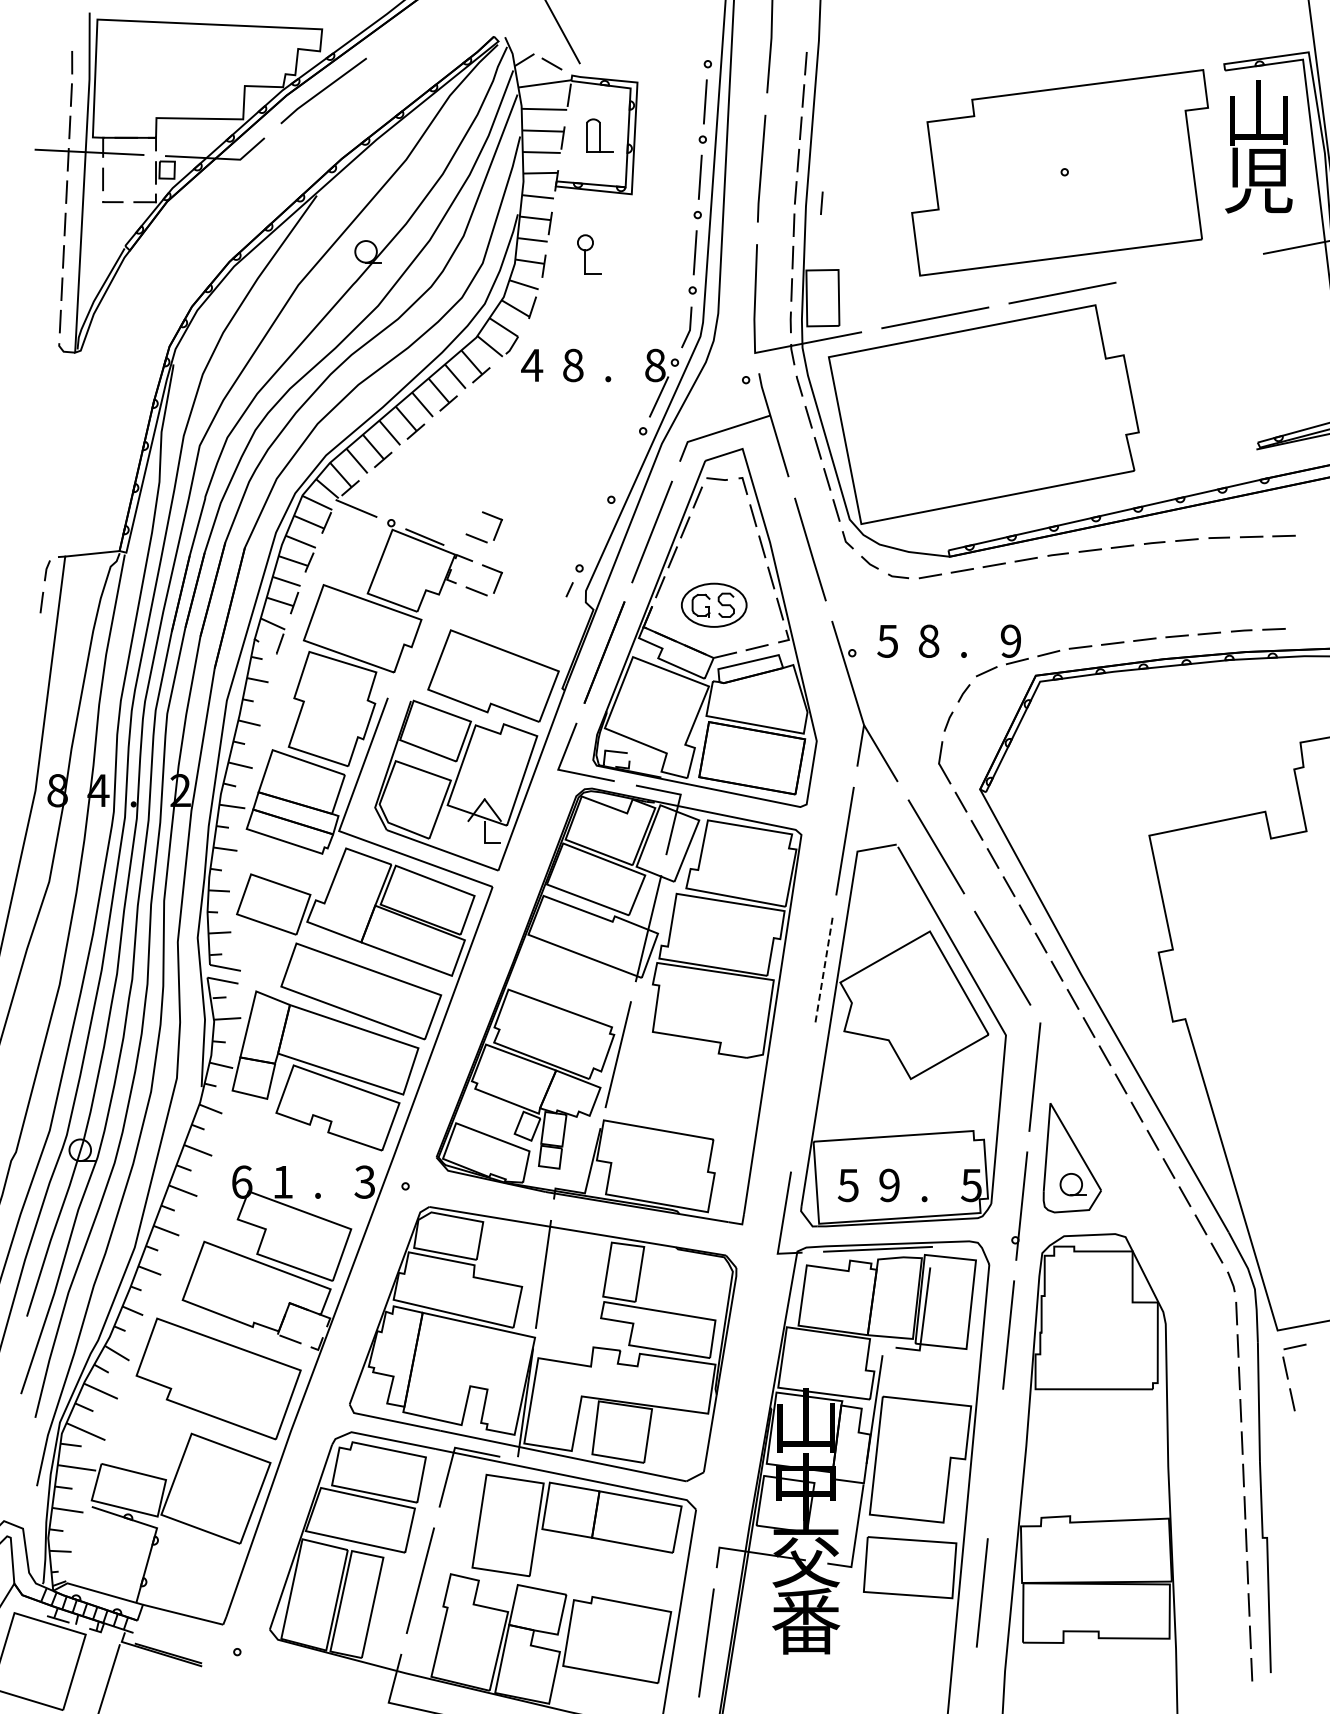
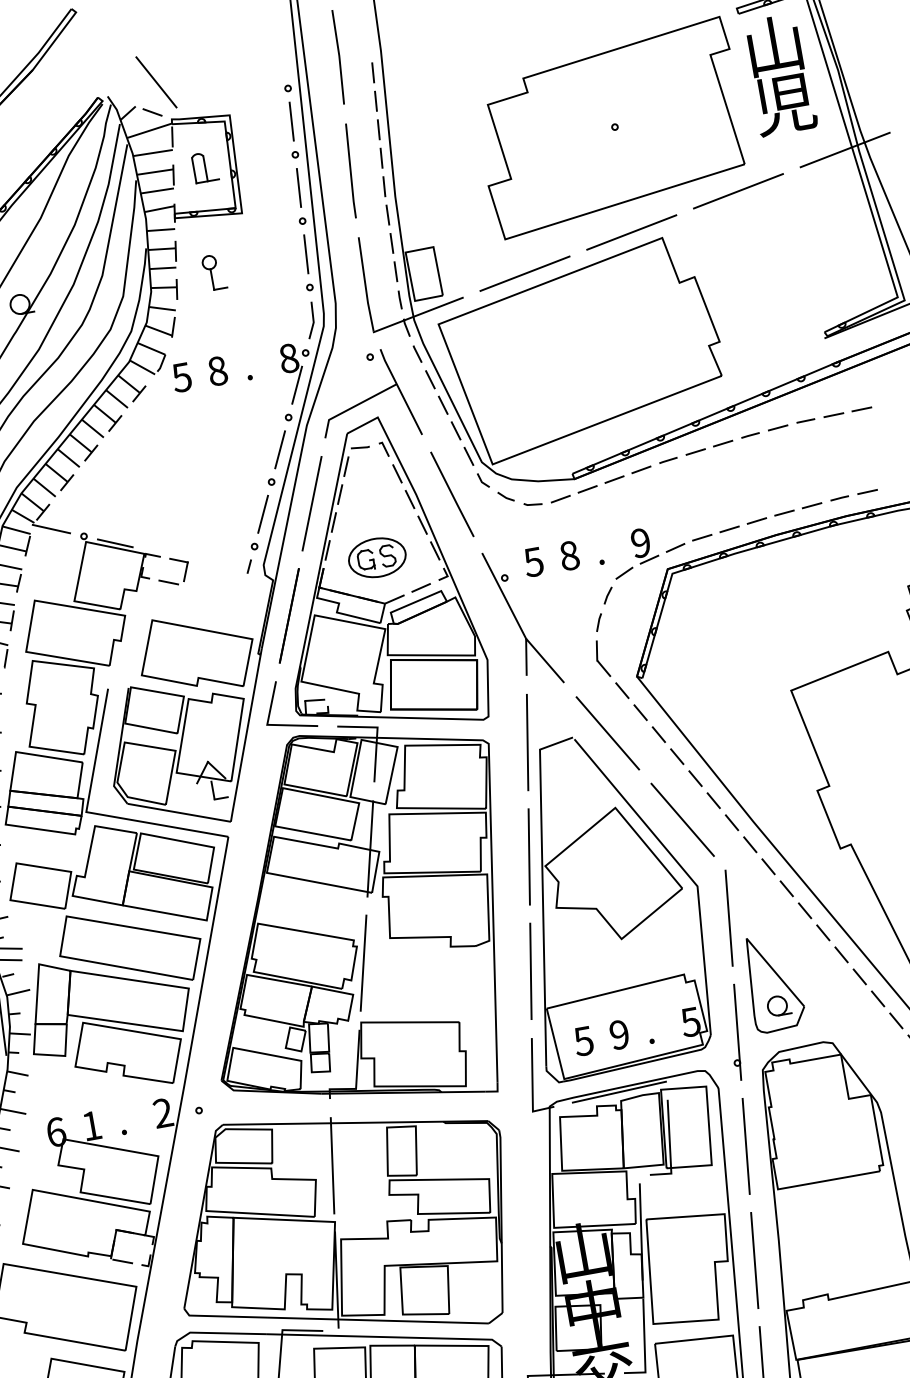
line: (821, 202) -> (408, 191), removed
line: (1189, 267) -> (738, 190), added
text: (532, 365) -> (182, 377), 4 -> 5
line: (627, 465) -> (280, 449), added
line: (595, 533) -> (263, 513), added
part: (477, 537) -> (161, 535), removed
line: (824, 969) -> (529, 857), dashed -> solid
line: (803, 1096) -> (530, 970), added
text: (364, 1182) -> (162, 1113), 3 -> 2
line: (995, 1463) -> (754, 1260), added

